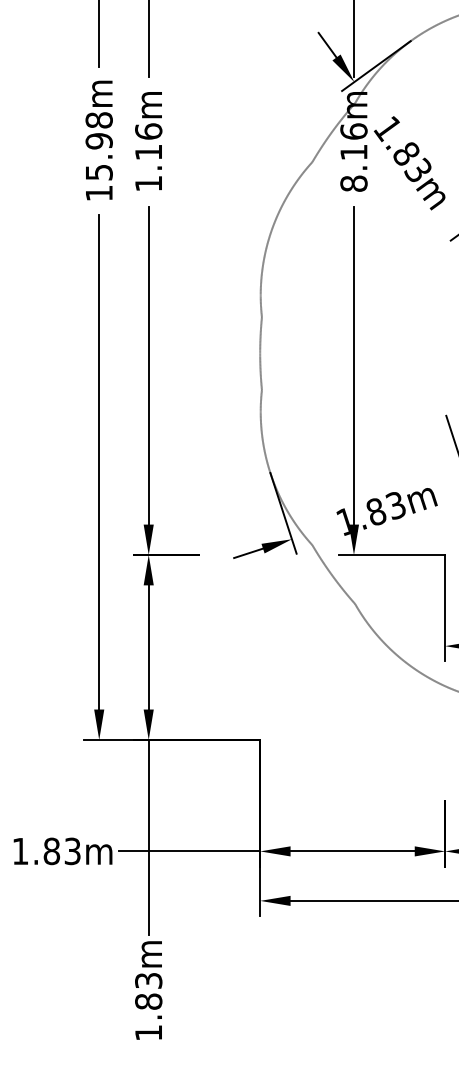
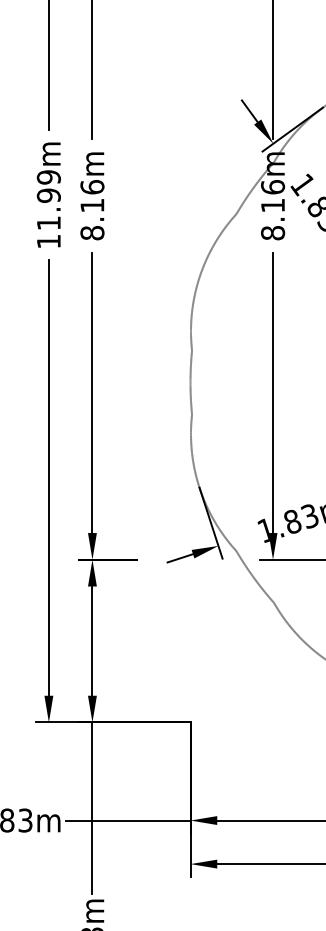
text: (98, 146) -> (48, 200), 15.98m -> 11.99m
text: (148, 183) -> (92, 232), 1.16m -> 8.16m

